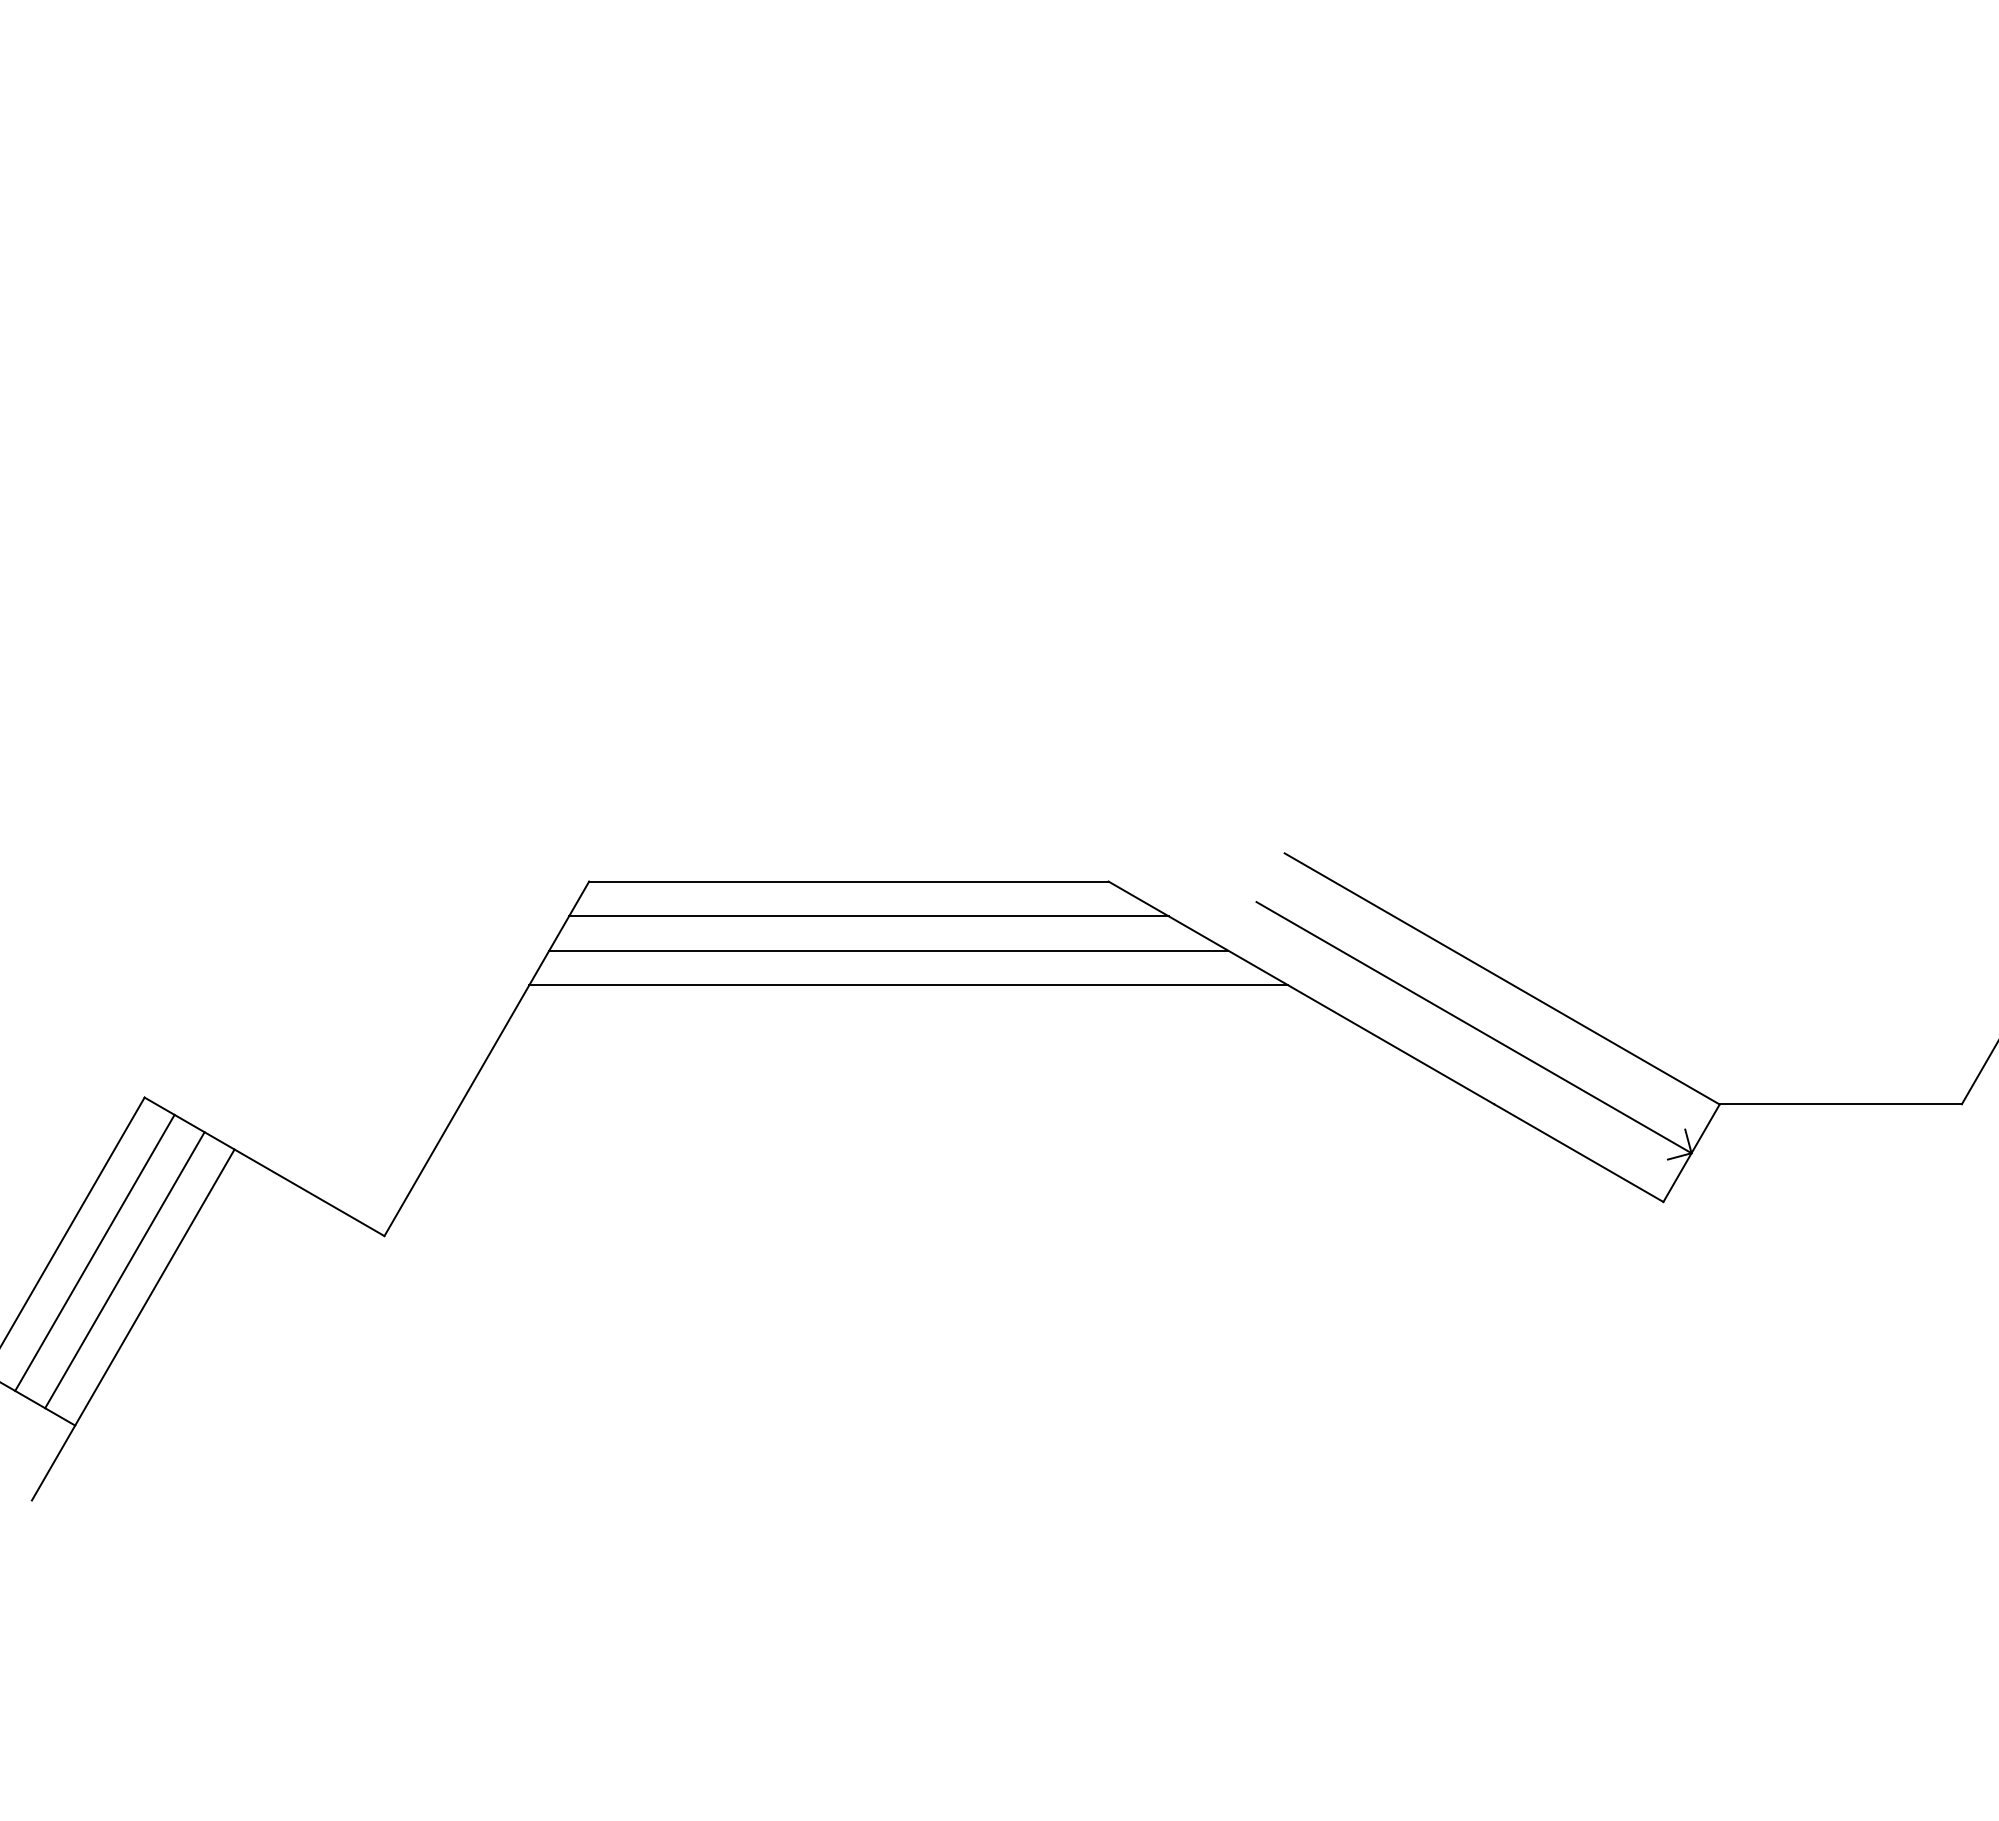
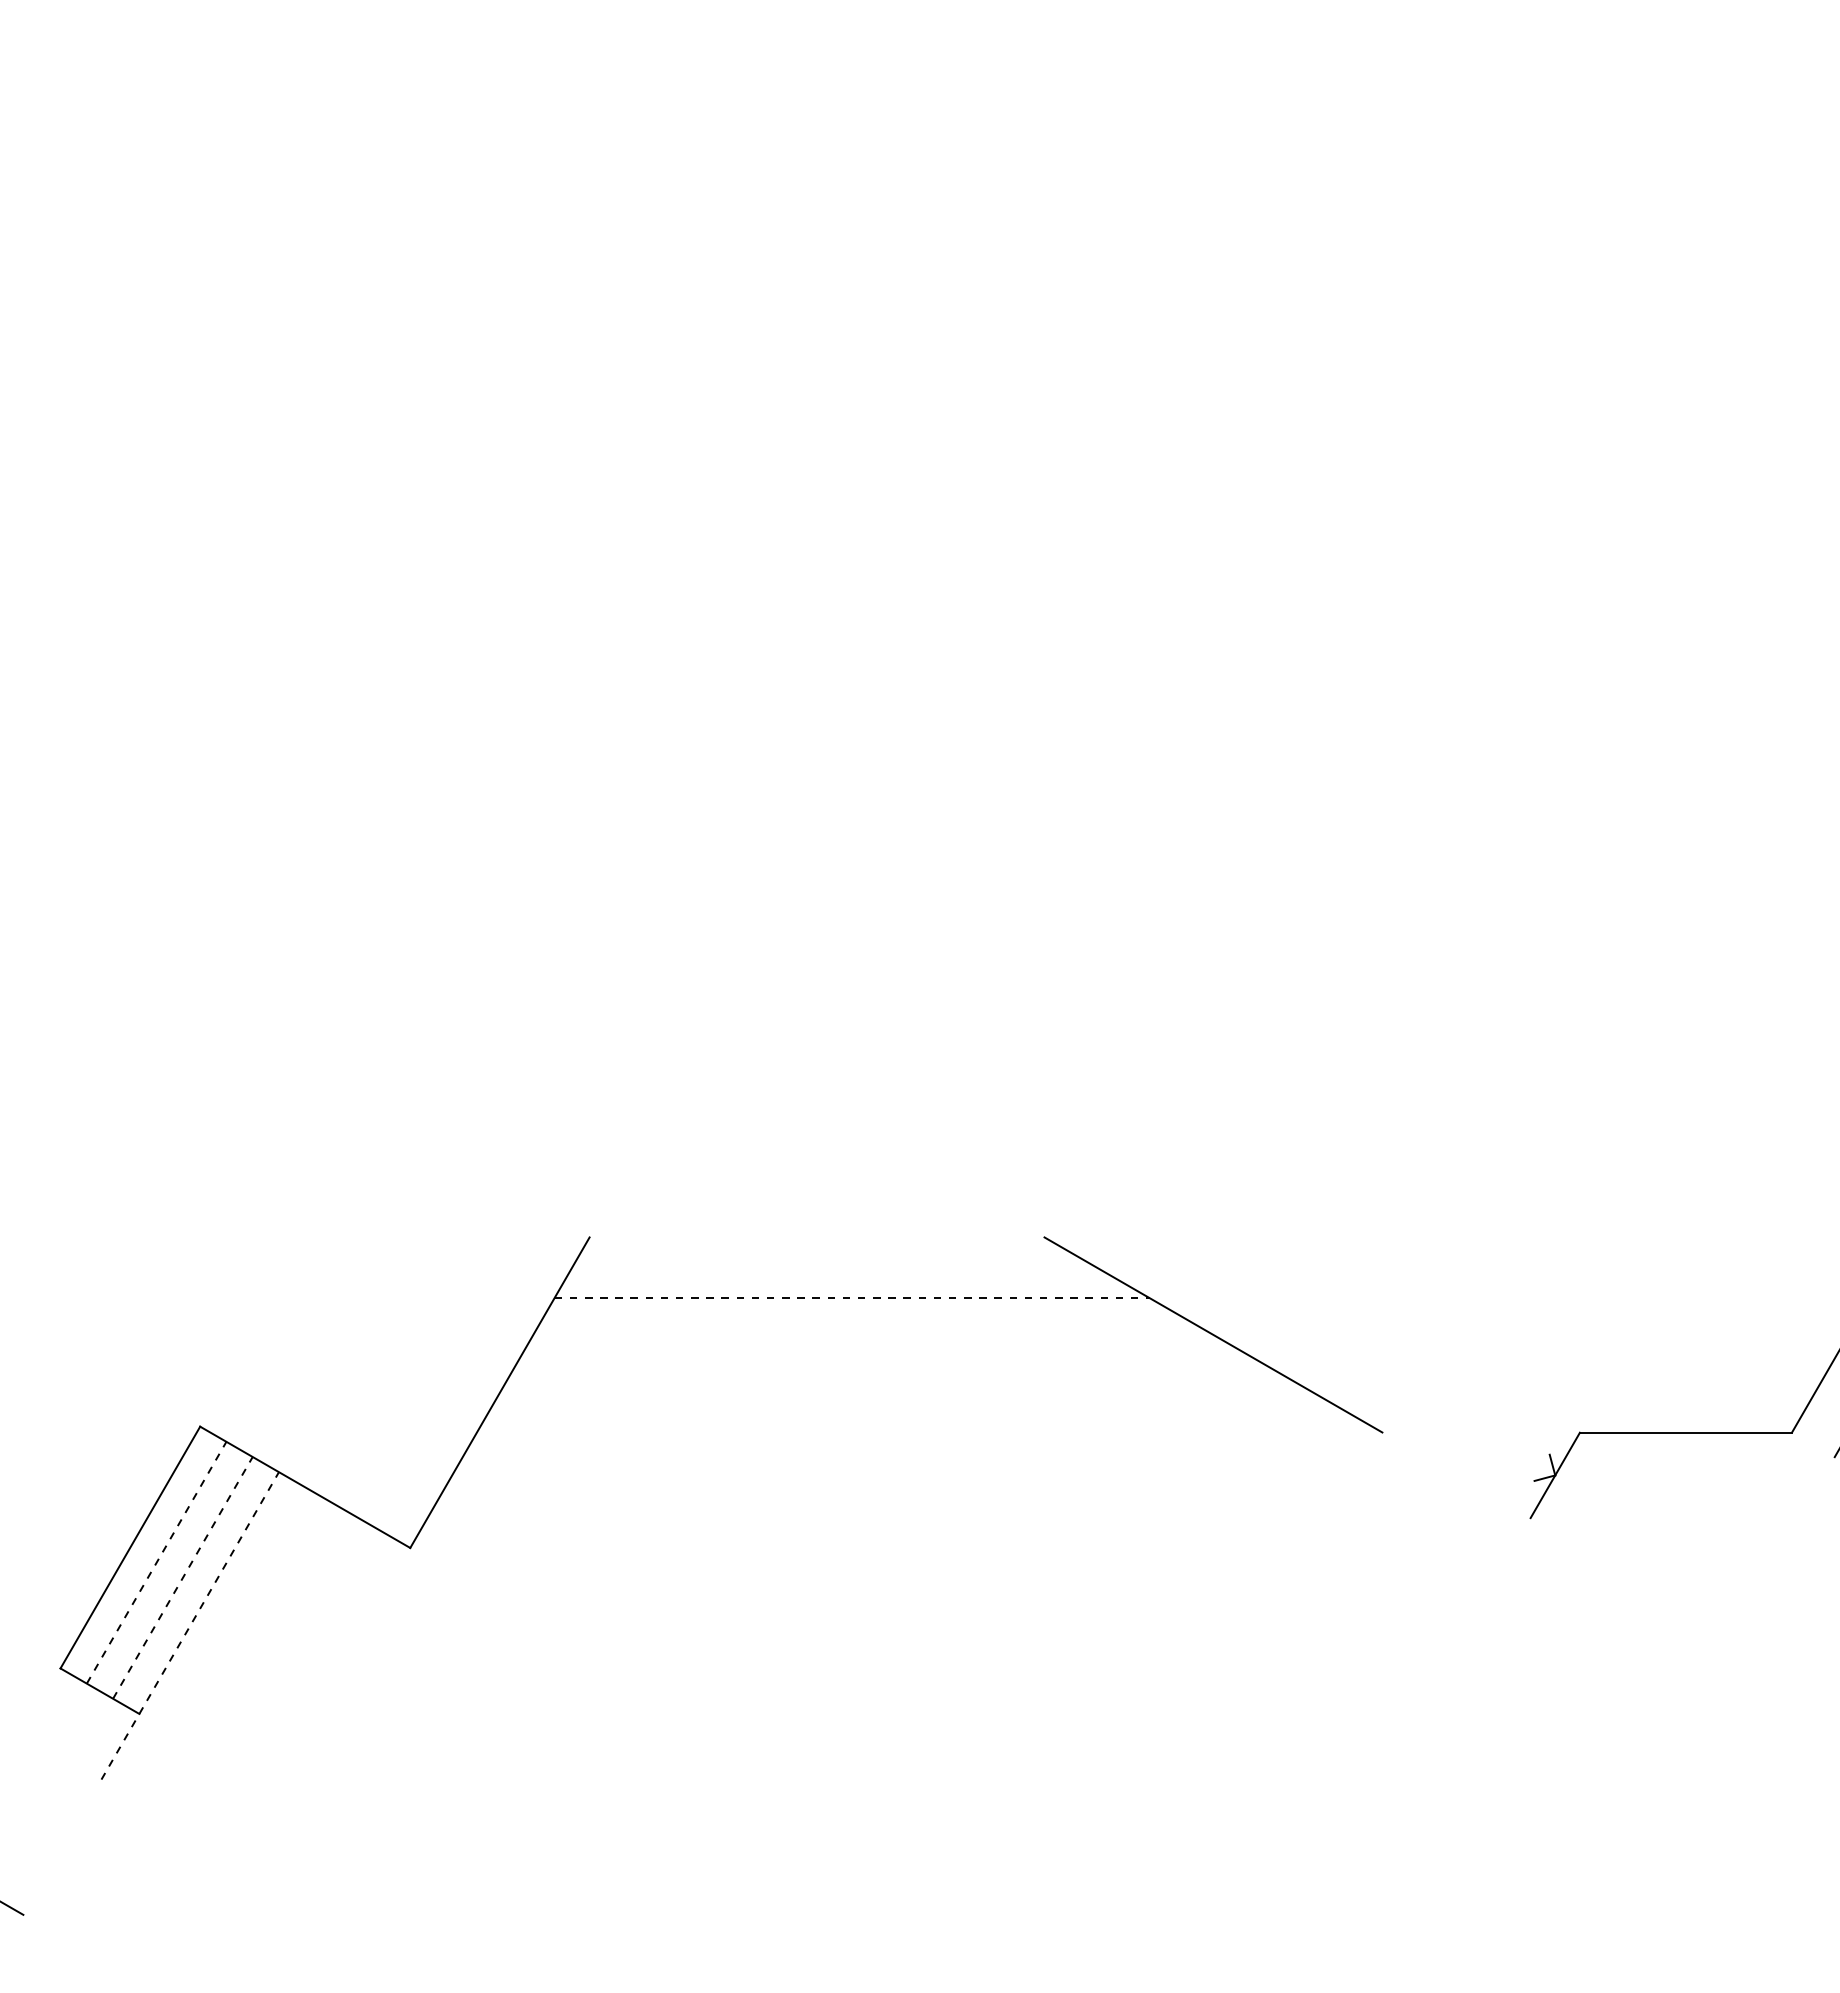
line: (848, 881) -> (816, 1237), removed
line: (868, 915) -> (834, 1267), removed
line: (889, 951) -> (852, 1298), solid -> dashed
line: (1501, 978) -> (1388, 1322), removed
line: (908, 985) -> (869, 1328), removed
line: (1473, 1027) -> (1364, 1365), removed
line: (1578, 1153) -> (1456, 1475), removed
line: (94, 1252) -> (156, 1562), solid -> dashed
line: (124, 1269) -> (182, 1577), solid -> dashed
line: (133, 1324) -> (190, 1625), solid -> dashed

